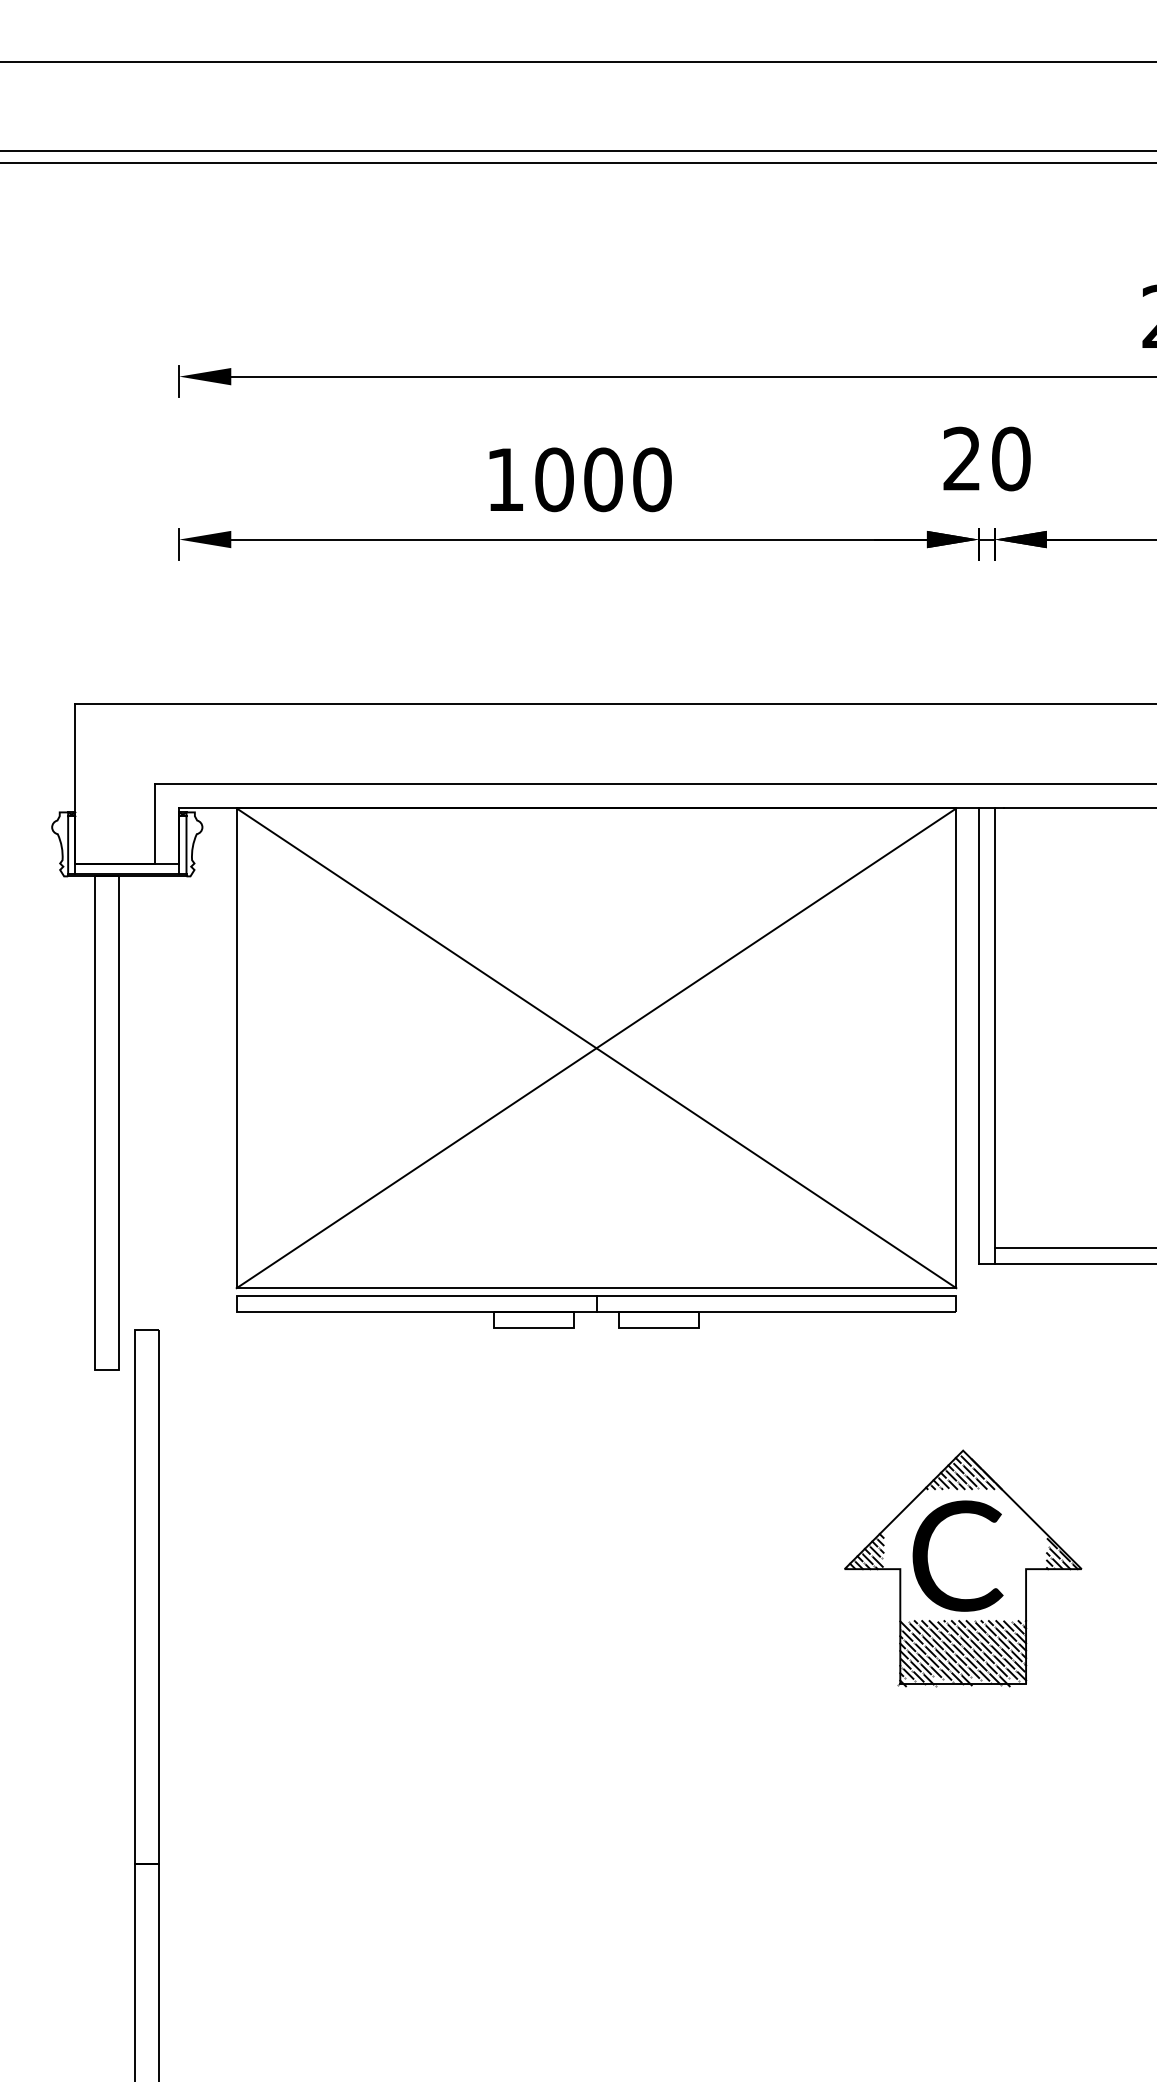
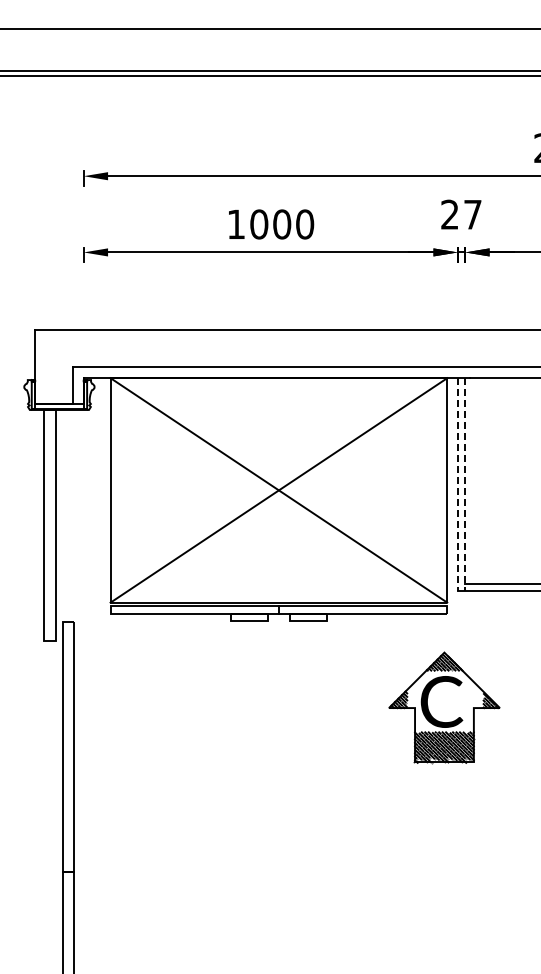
text: (1010, 458) -> (472, 214), 20 -> 27
line: (978, 1035) -> (457, 484), solid -> dashed
line: (995, 1035) -> (465, 484), solid -> dashed
part: (963, 1567) -> (444, 707), moved

